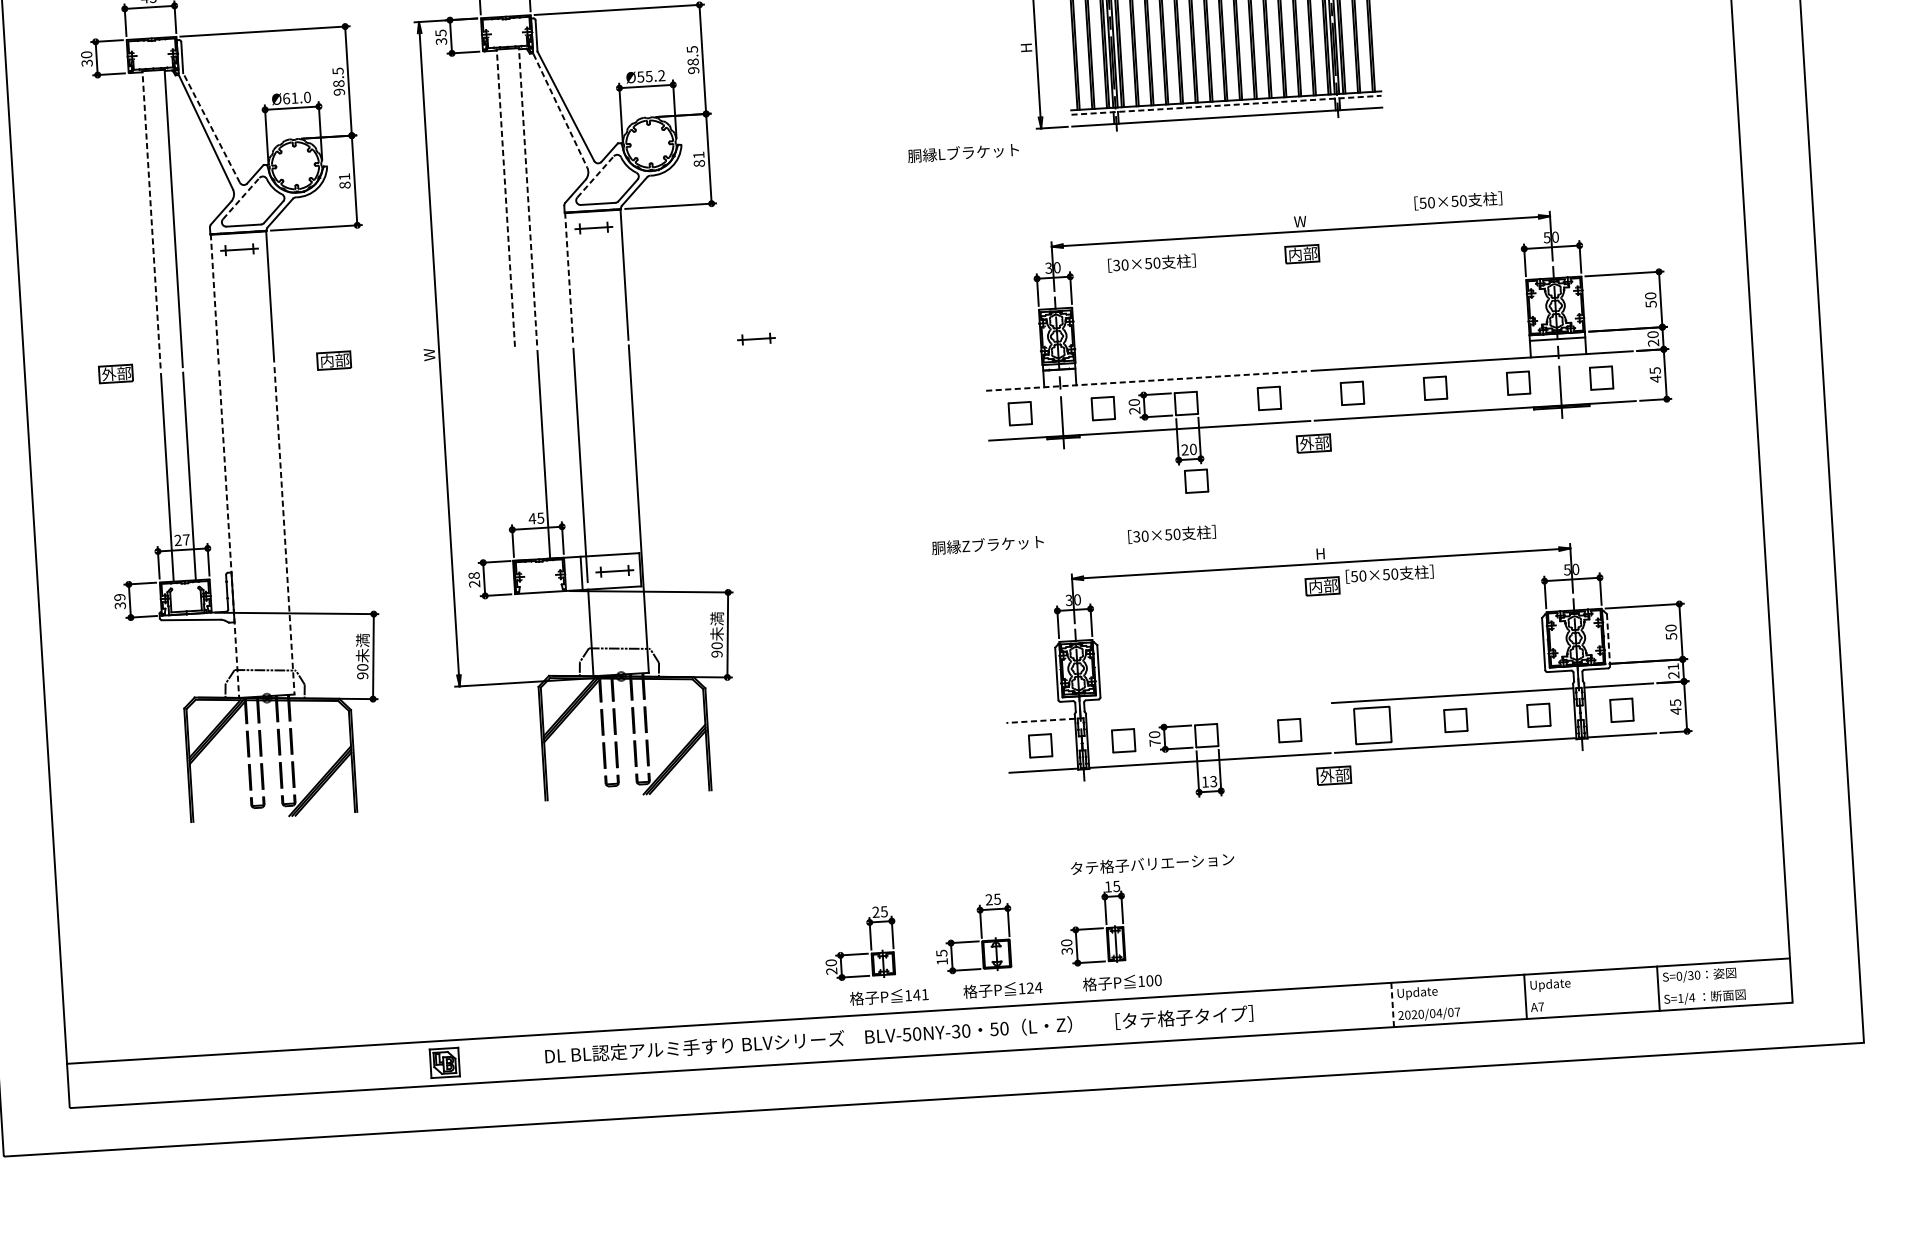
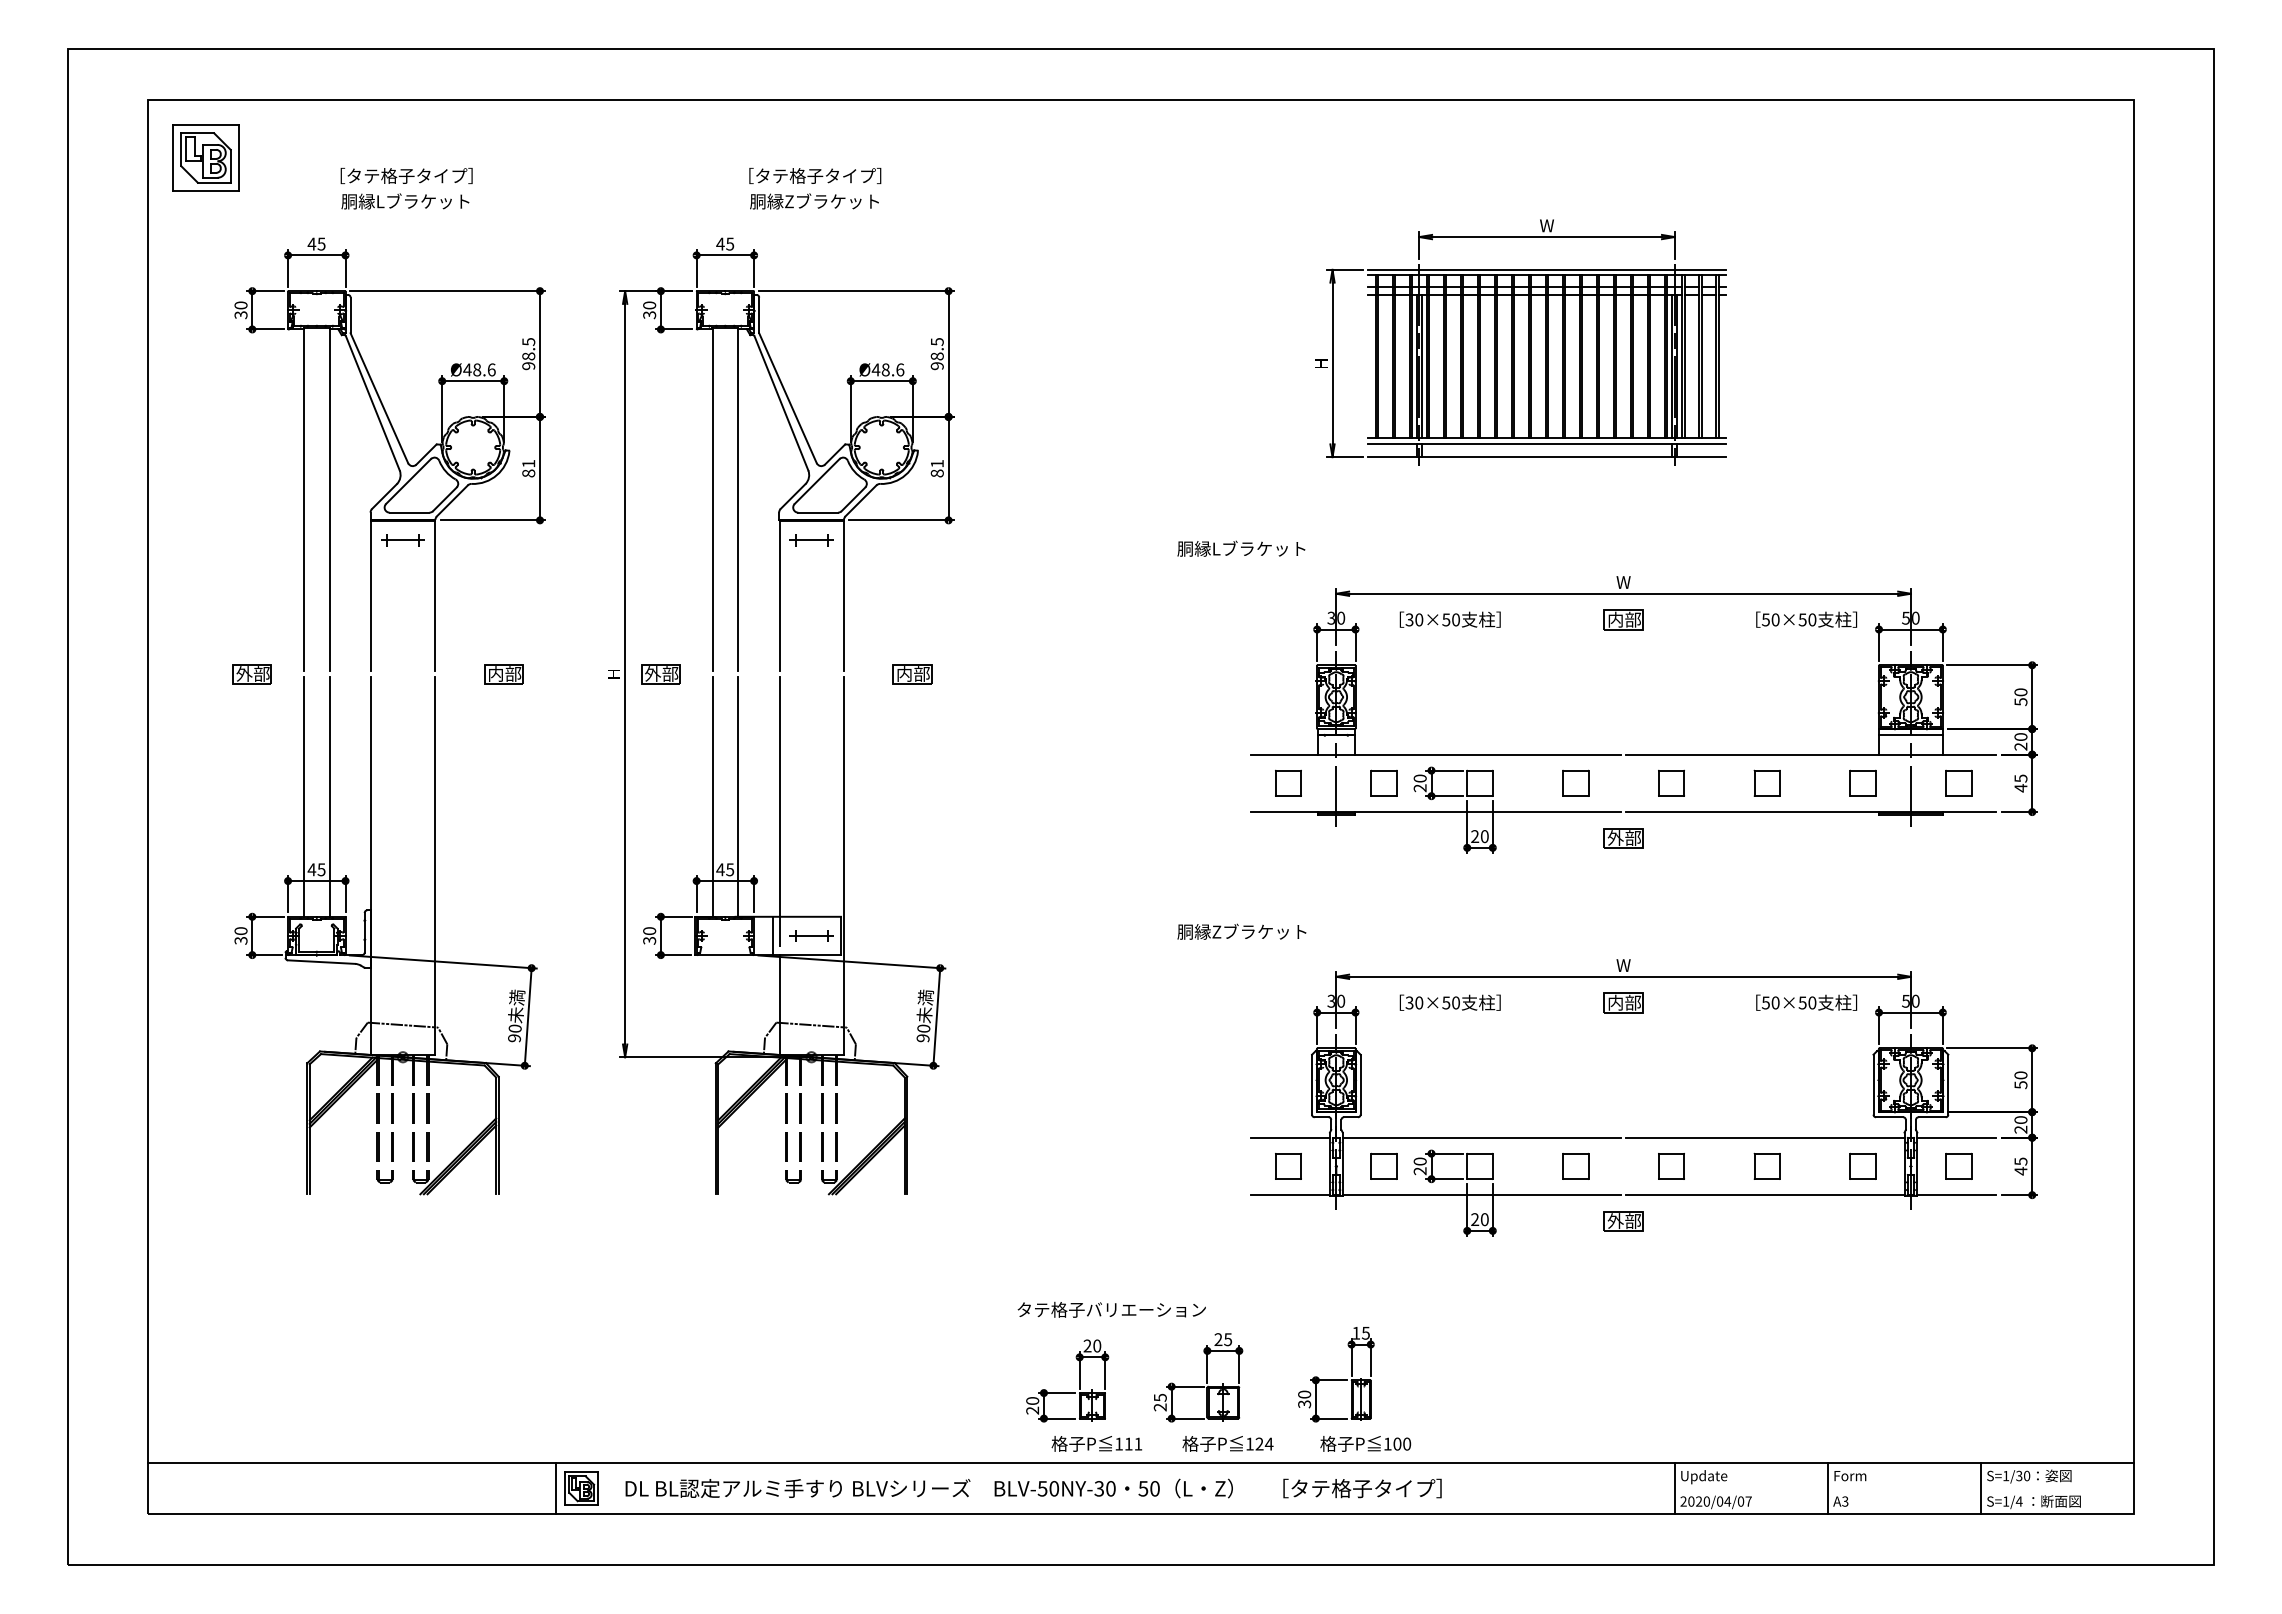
text: (440, 33) -> (649, 305), 35 -> 30
text: (650, 76) -> (887, 369), Ø55.2 -> Ø48.6
text: (296, 97) -> (479, 369), Ø61.0 -> Ø48.6
line: (1226, 105) -> (1547, 443), dashed -> solid
line: (560, 111) -> (781, 403), dashed -> solid
line: (211, 128) -> (379, 398), dashed -> solid
text: (963, 152) -> (1241, 548), moved
line: (595, 176) -> (817, 481), dashed -> solid
line: (528, 196) -> (738, 499), dashed -> solid
line: (241, 198) -> (408, 481), dashed -> solid
line: (505, 198) -> (712, 499), dashed -> solid
text: (1458, 200) -> (1806, 619), moved
line: (151, 219) -> (304, 499), dashed -> solid
line: (569, 278) -> (779, 596), dashed -> solid
line: (215, 300) -> (371, 596), dashed -> solid
part: (688, 339) -> (912, 674), added
part: (756, 339) -> (990, 679), removed
part: (469, 352) -> (660, 674), added
text: (429, 355) -> (613, 674), W -> H
line: (1147, 380) -> (1436, 754), dashed -> solid
line: (521, 455) -> (712, 796), added
part: (1195, 480) -> (1485, 872), removed
line: (284, 531) -> (434, 866), dashed -> solid
line: (229, 534) -> (371, 866), dashed -> solid
text: (1171, 534) -> (1449, 1002), moved
text: (182, 539) -> (316, 869), 27 -> 45
text: (1320, 553) -> (1623, 965), H -> W
text: (1389, 574) -> (1806, 1002), moved
text: (474, 579) -> (649, 935), 28 -> 30
text: (119, 597) -> (240, 931), 39 -> 30
line: (1608, 640) -> (1948, 1085), dashed -> solid
text: (1672, 666) -> (2020, 1119), 21 -> 20
line: (1206, 710) -> (1481, 1137), added
line: (1040, 720) -> (1290, 1137), dashed -> solid
part: (1372, 725) -> (1671, 1166), size x0.62
text: (1154, 743) -> (1419, 1171), 70 -> 20
text: (1209, 781) -> (1479, 1219), 13 -> 20
text: (1152, 863) -> (1111, 1309), moved
text: (884, 911) -> (1097, 1345), 25 -> 20
text: (941, 961) -> (1159, 1407), 15 -> 25
text: (1679, 975) -> (2006, 1475), S=0/30 -> S=1/30
text: (1550, 985) -> (1857, 1477), Update -> Form
text: (916, 994) -> (1128, 1443), 141 -> 111
line: (1392, 1004) -> (1674, 1488), dashed -> solid
text: (1541, 1006) -> (1845, 1501), A7 -> A3
text: (899, 1034) -> (1033, 1488), moved
line: (422, 1064) -> (556, 1488), added

